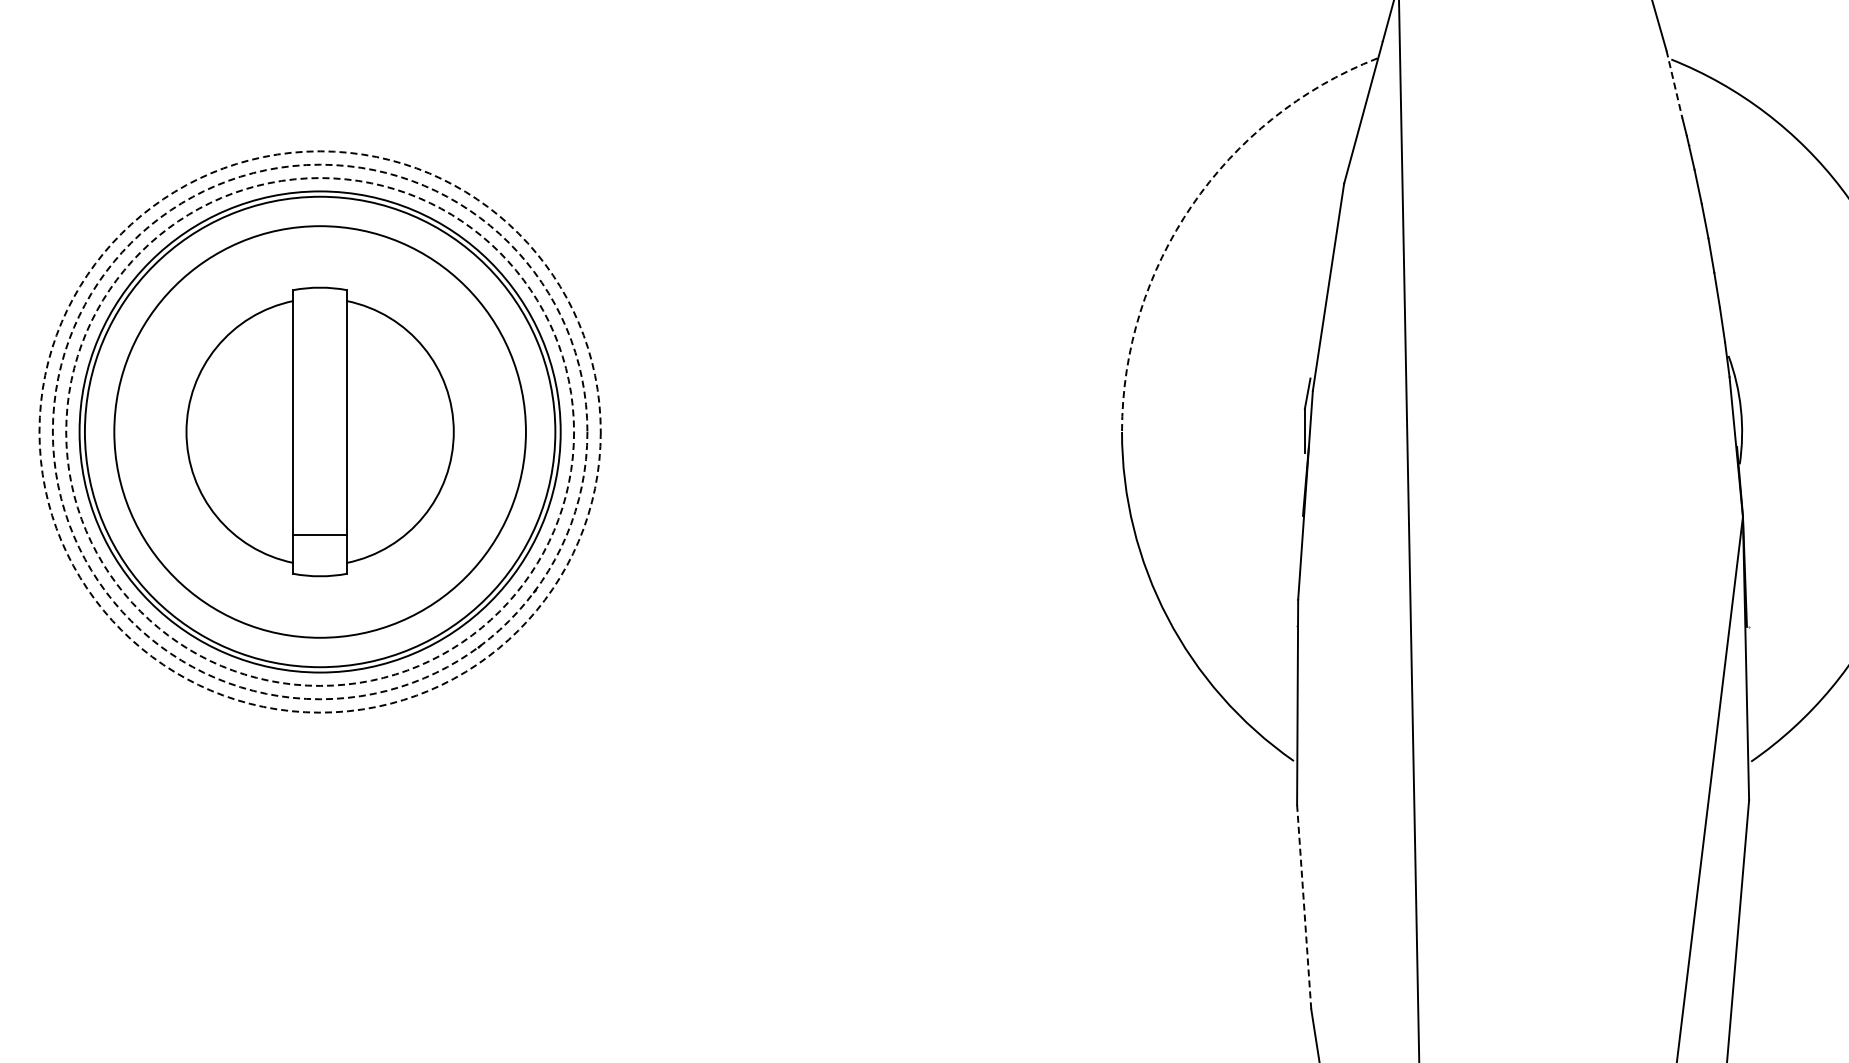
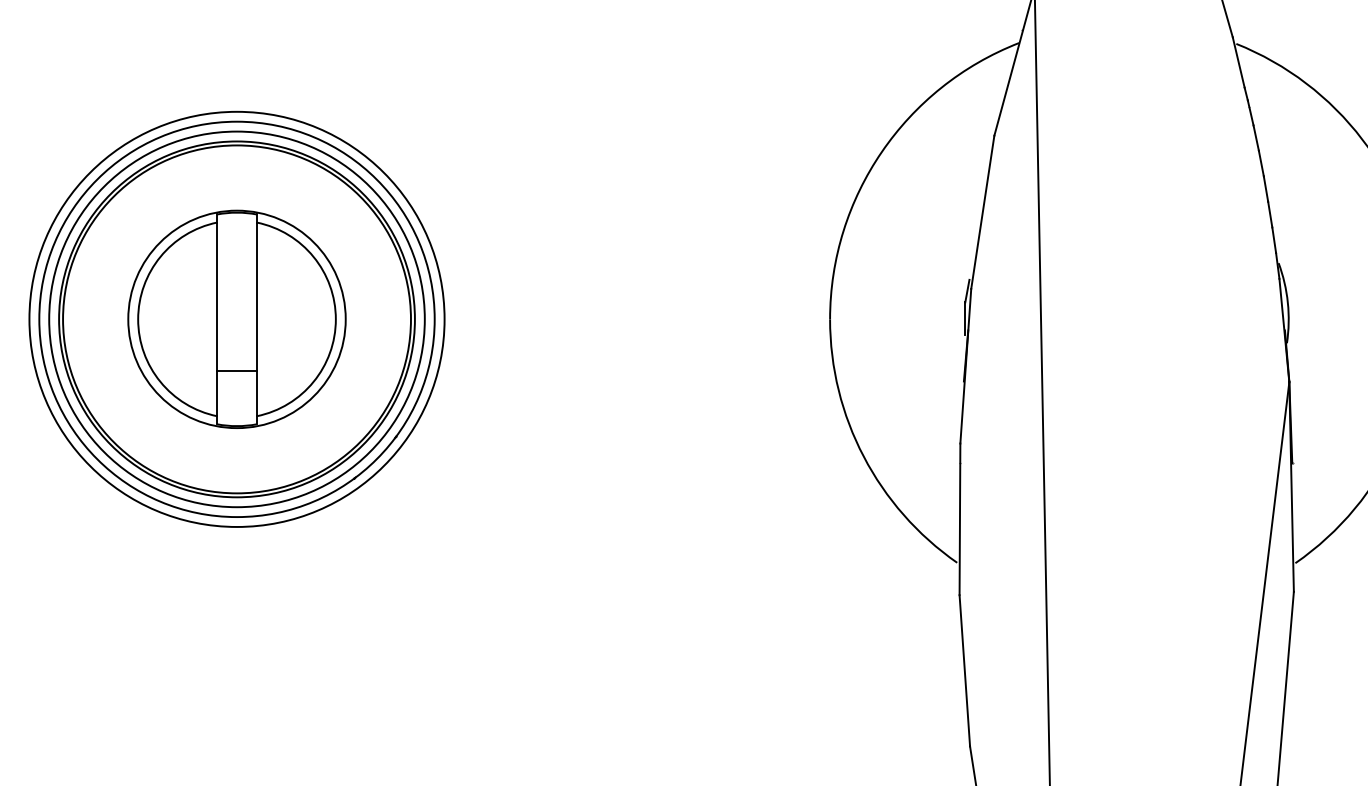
line: (1674, 85) -> (1238, 63), dashed -> solid
arc: (1192, 205) -> (882, 151), dashed -> solid
circle: (319, 431) -> (236, 319), dashed -> solid
circle: (319, 431) -> (236, 319), dashed -> solid
circle: (320, 431) -> (237, 319), dashed -> solid
circle: (320, 431) -> (237, 319), size x0.71
line: (319, 535) -> (236, 370), moved
line: (1304, 906) -> (965, 670), dashed -> solid

